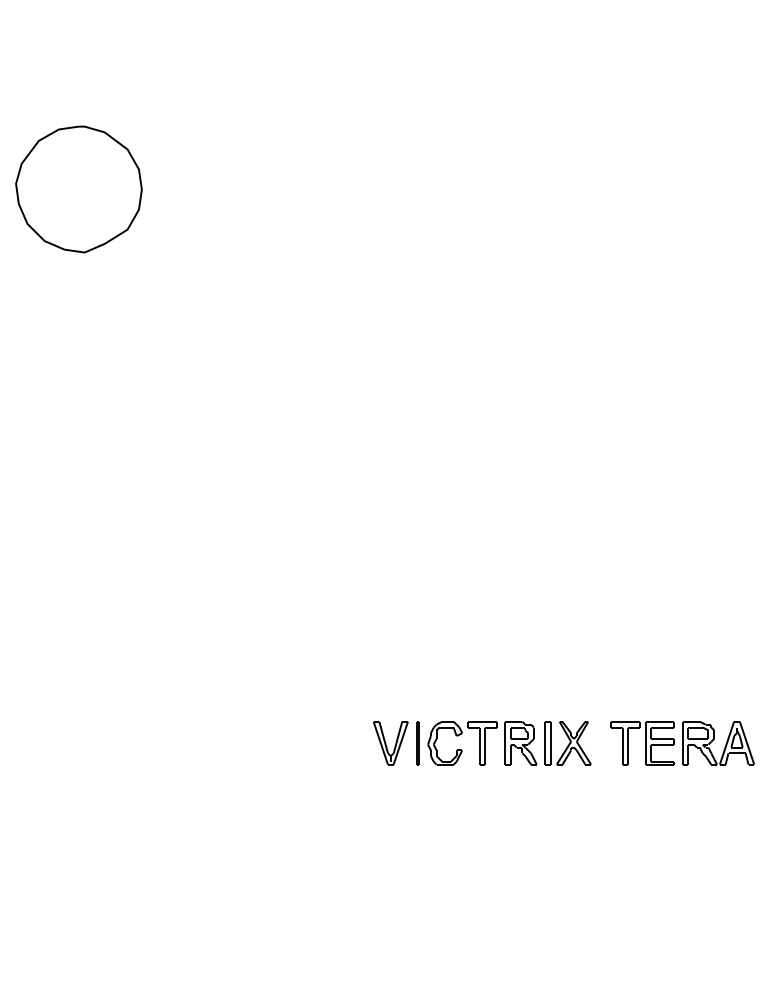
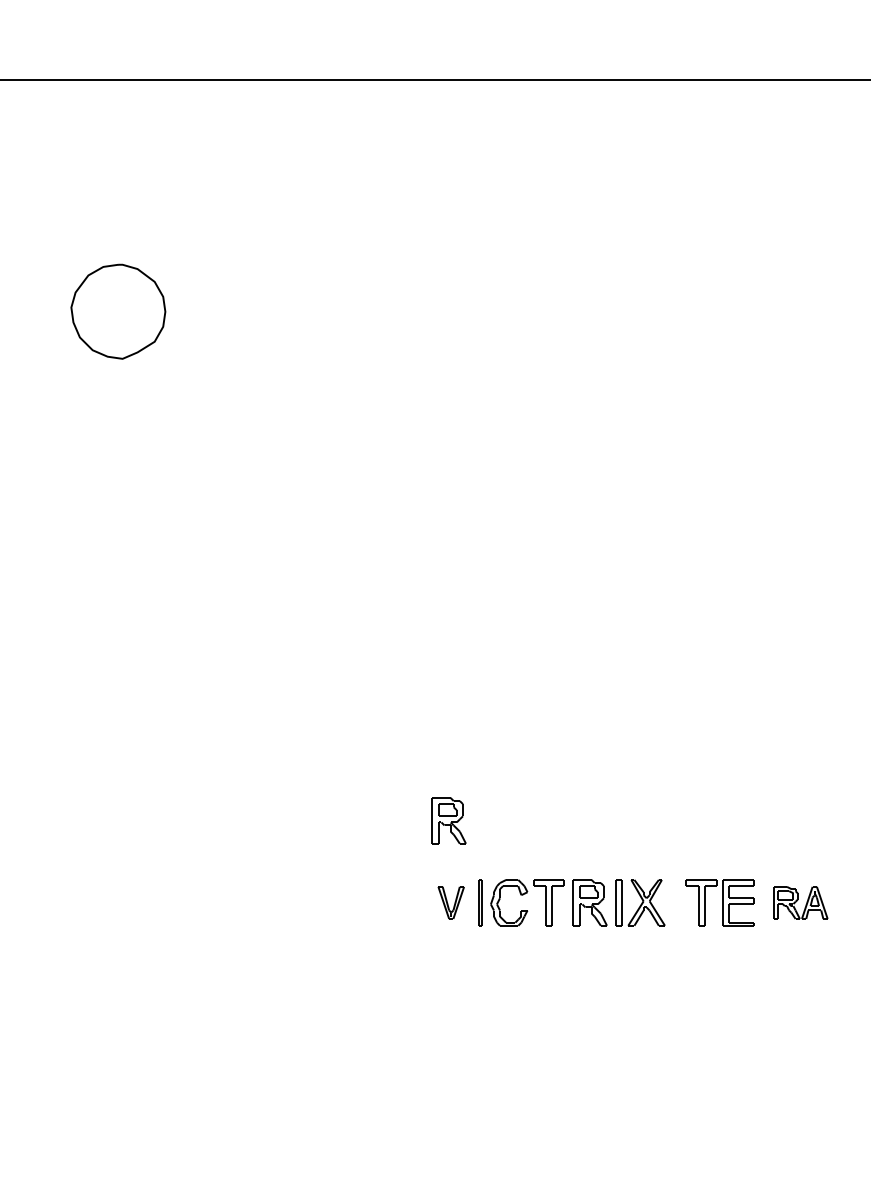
part: (79, 189) -> (118, 311), size x0.7
part: (388, 666) -> (448, 820), added
part: (391, 742) -> (451, 902), size x0.7
part: (718, 742) -> (800, 902), size x0.7

